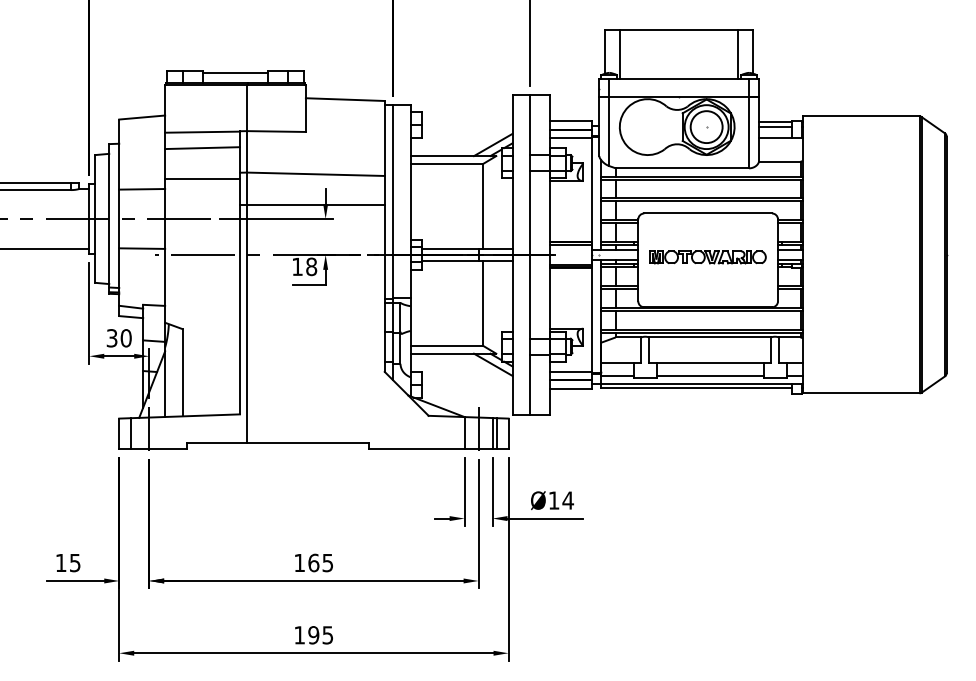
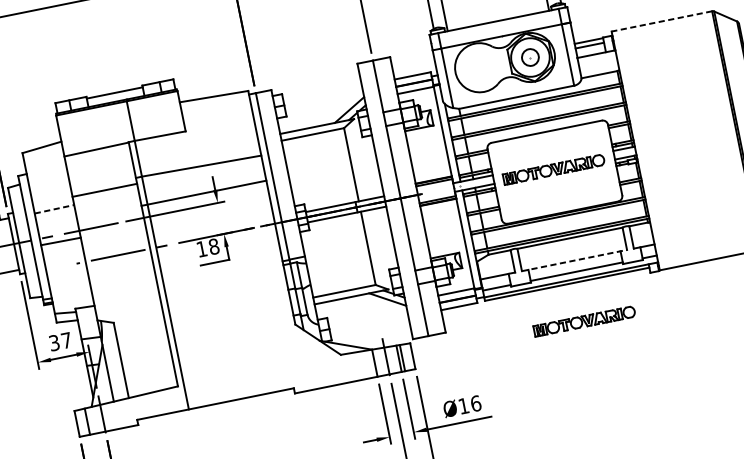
line: (860, 116) -> (661, 21), solid -> dashed
circle: (706, 127) -> (530, 57), size x0.6
line: (202, 148) -> (99, 163), removed
line: (142, 189) -> (54, 209), solid -> dashed
line: (142, 248) -> (61, 241), moved
text: (125, 338) -> (66, 340), 30 -> 37
line: (710, 363) -> (574, 260), solid -> dashed
part: (707, 433) -> (584, 321), added
text: (568, 500) -> (476, 403), Ø14 -> Ø16

